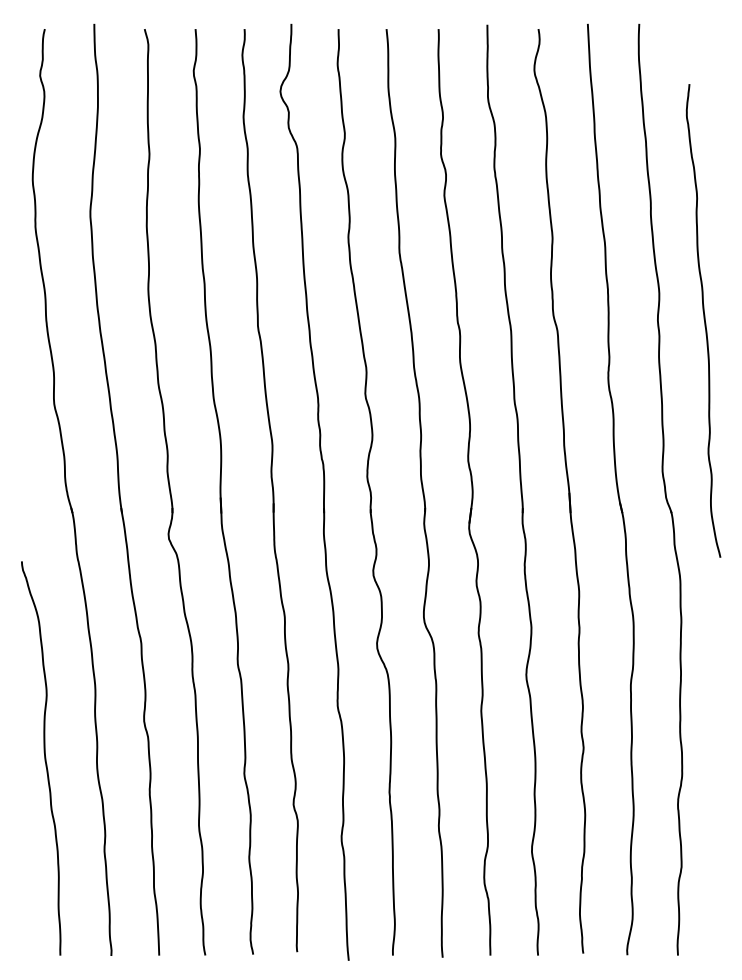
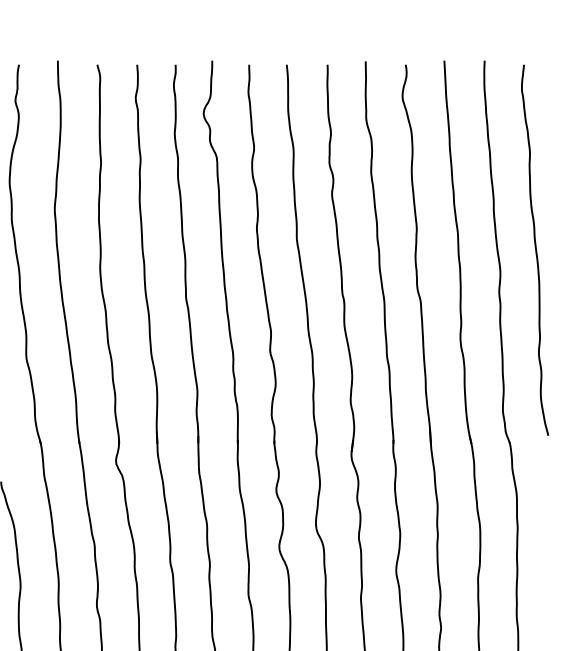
curve: (703, 319) -> (534, 249), moved

